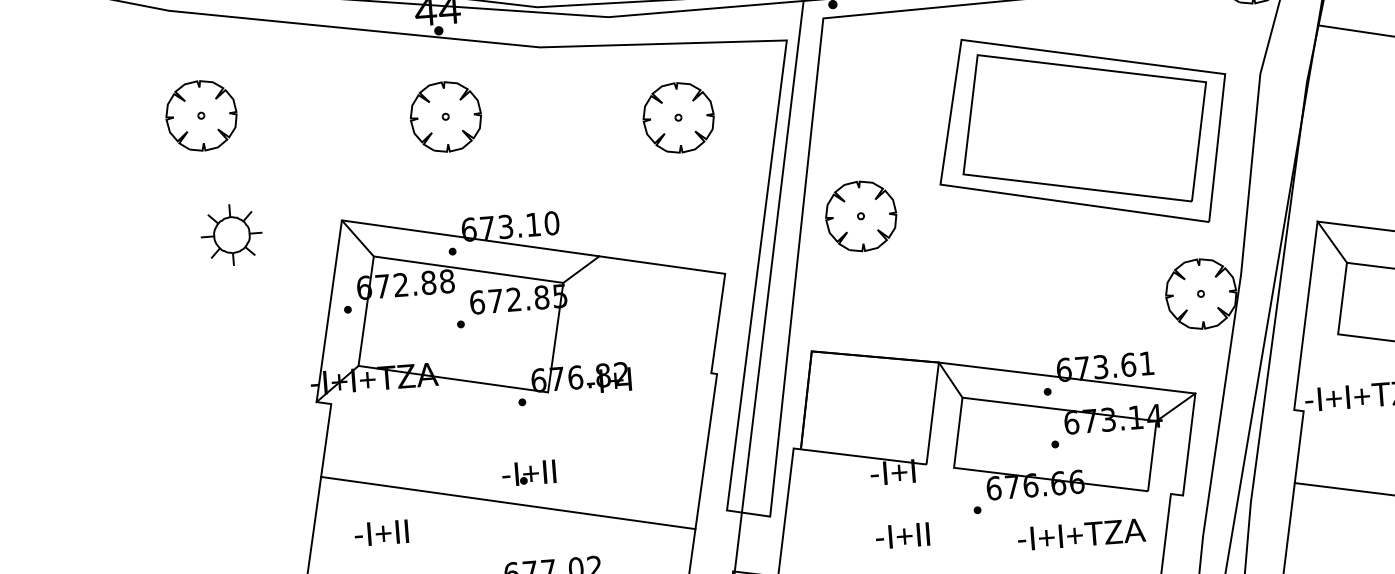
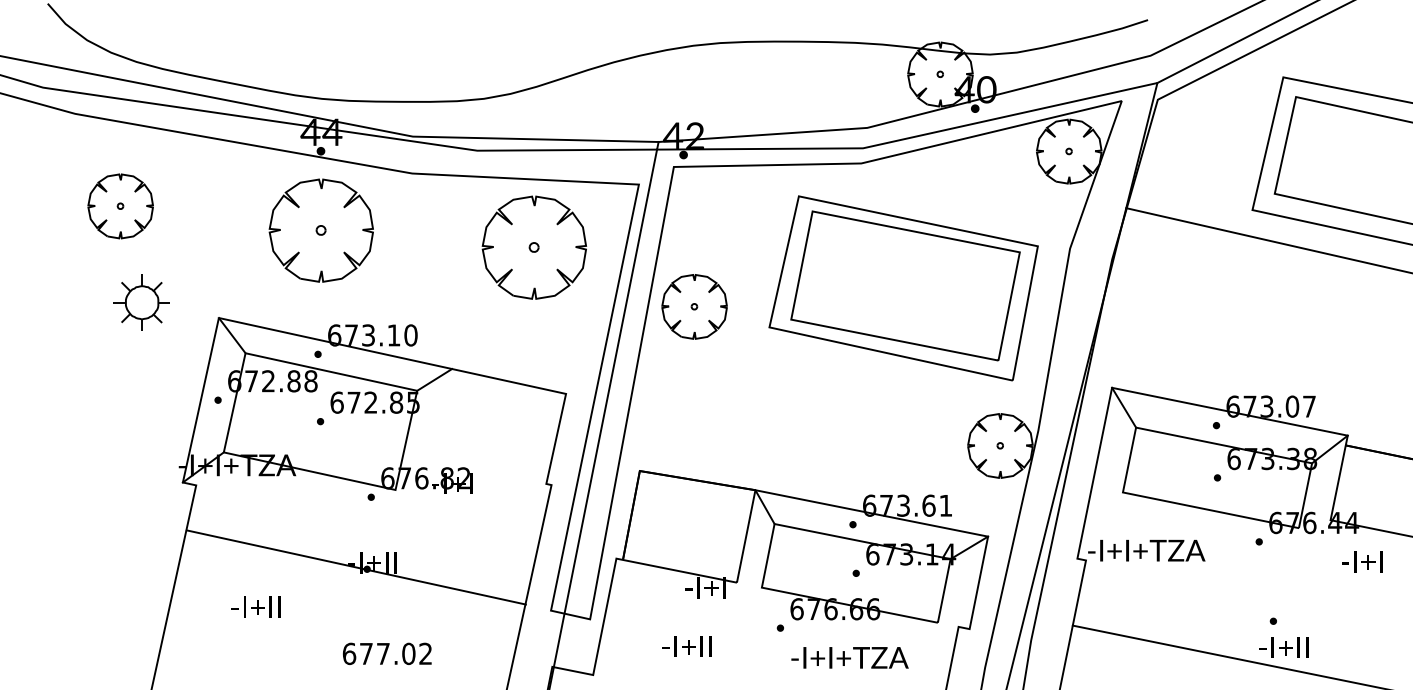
part: (201, 116) -> (120, 206), moved
part: (446, 116) -> (321, 230), size x1.6
part: (678, 117) -> (534, 247), size x1.6
part: (861, 215) -> (694, 306), moved
part: (231, 234) -> (141, 302), moved
line: (507, 503) -> (355, 567), moved
text: (380, 532) -> (255, 606), moved
text: (1081, 534) -> (849, 657), moved
text: (902, 536) -> (686, 646), moved

